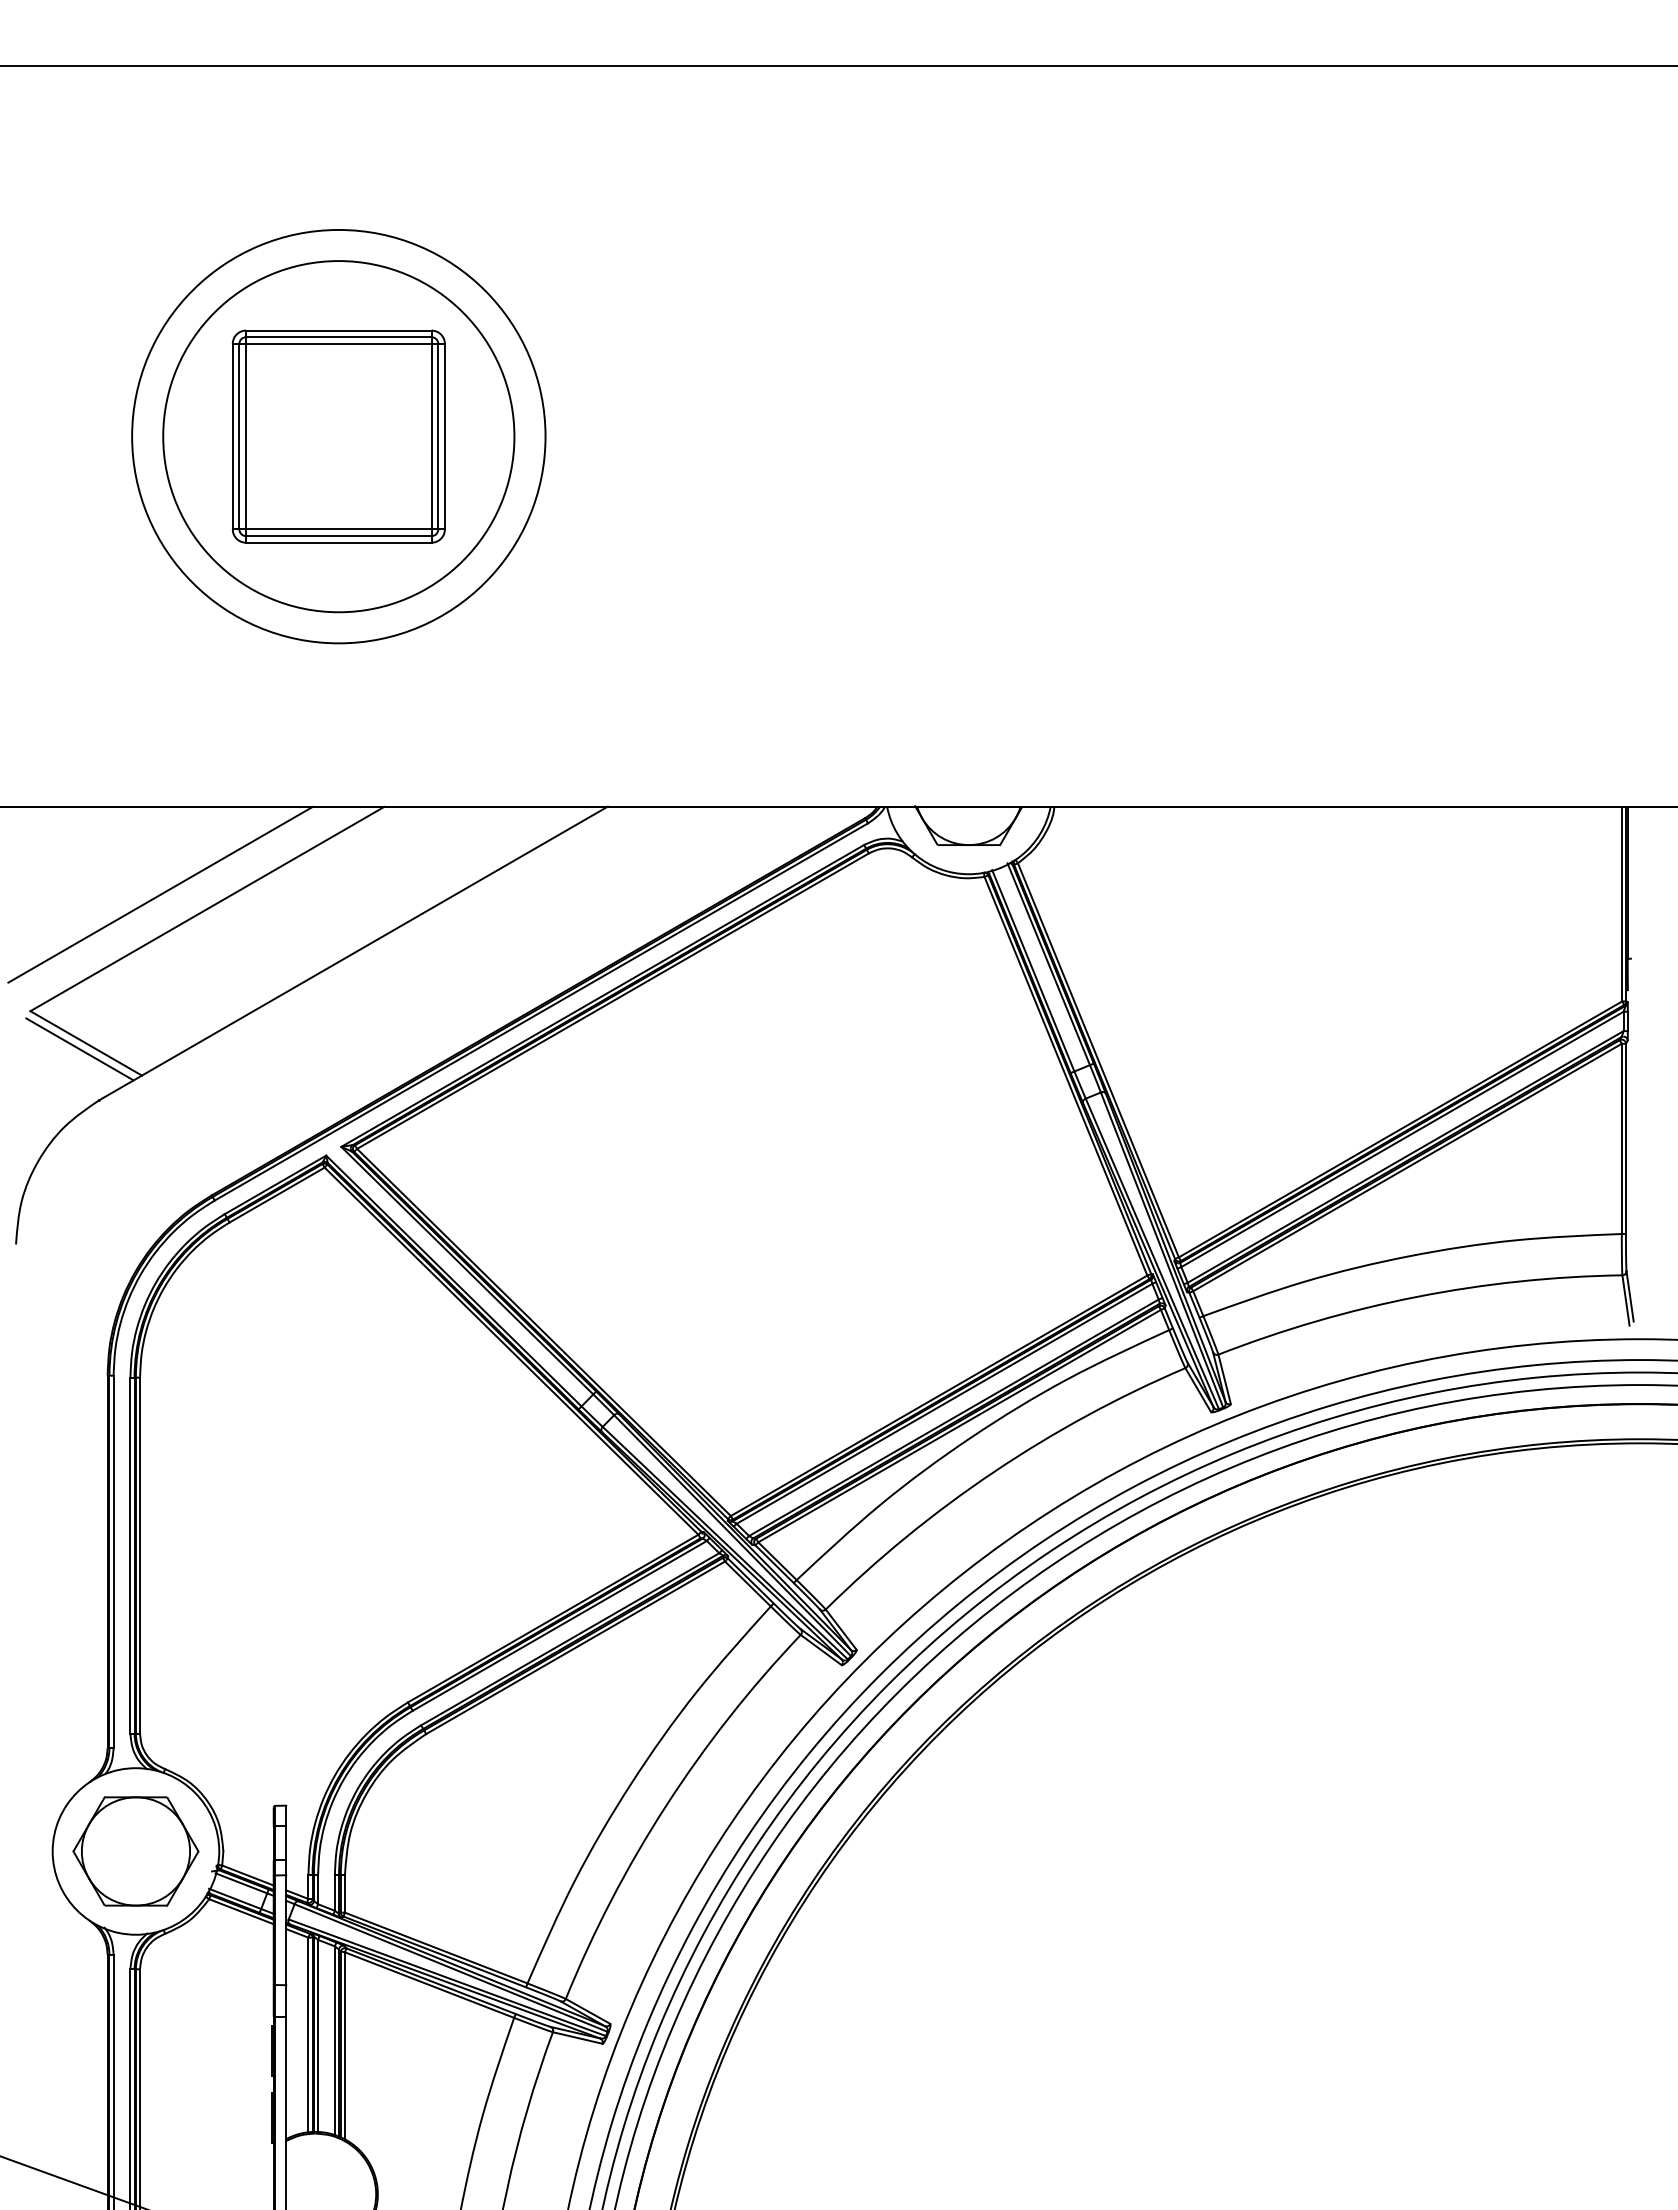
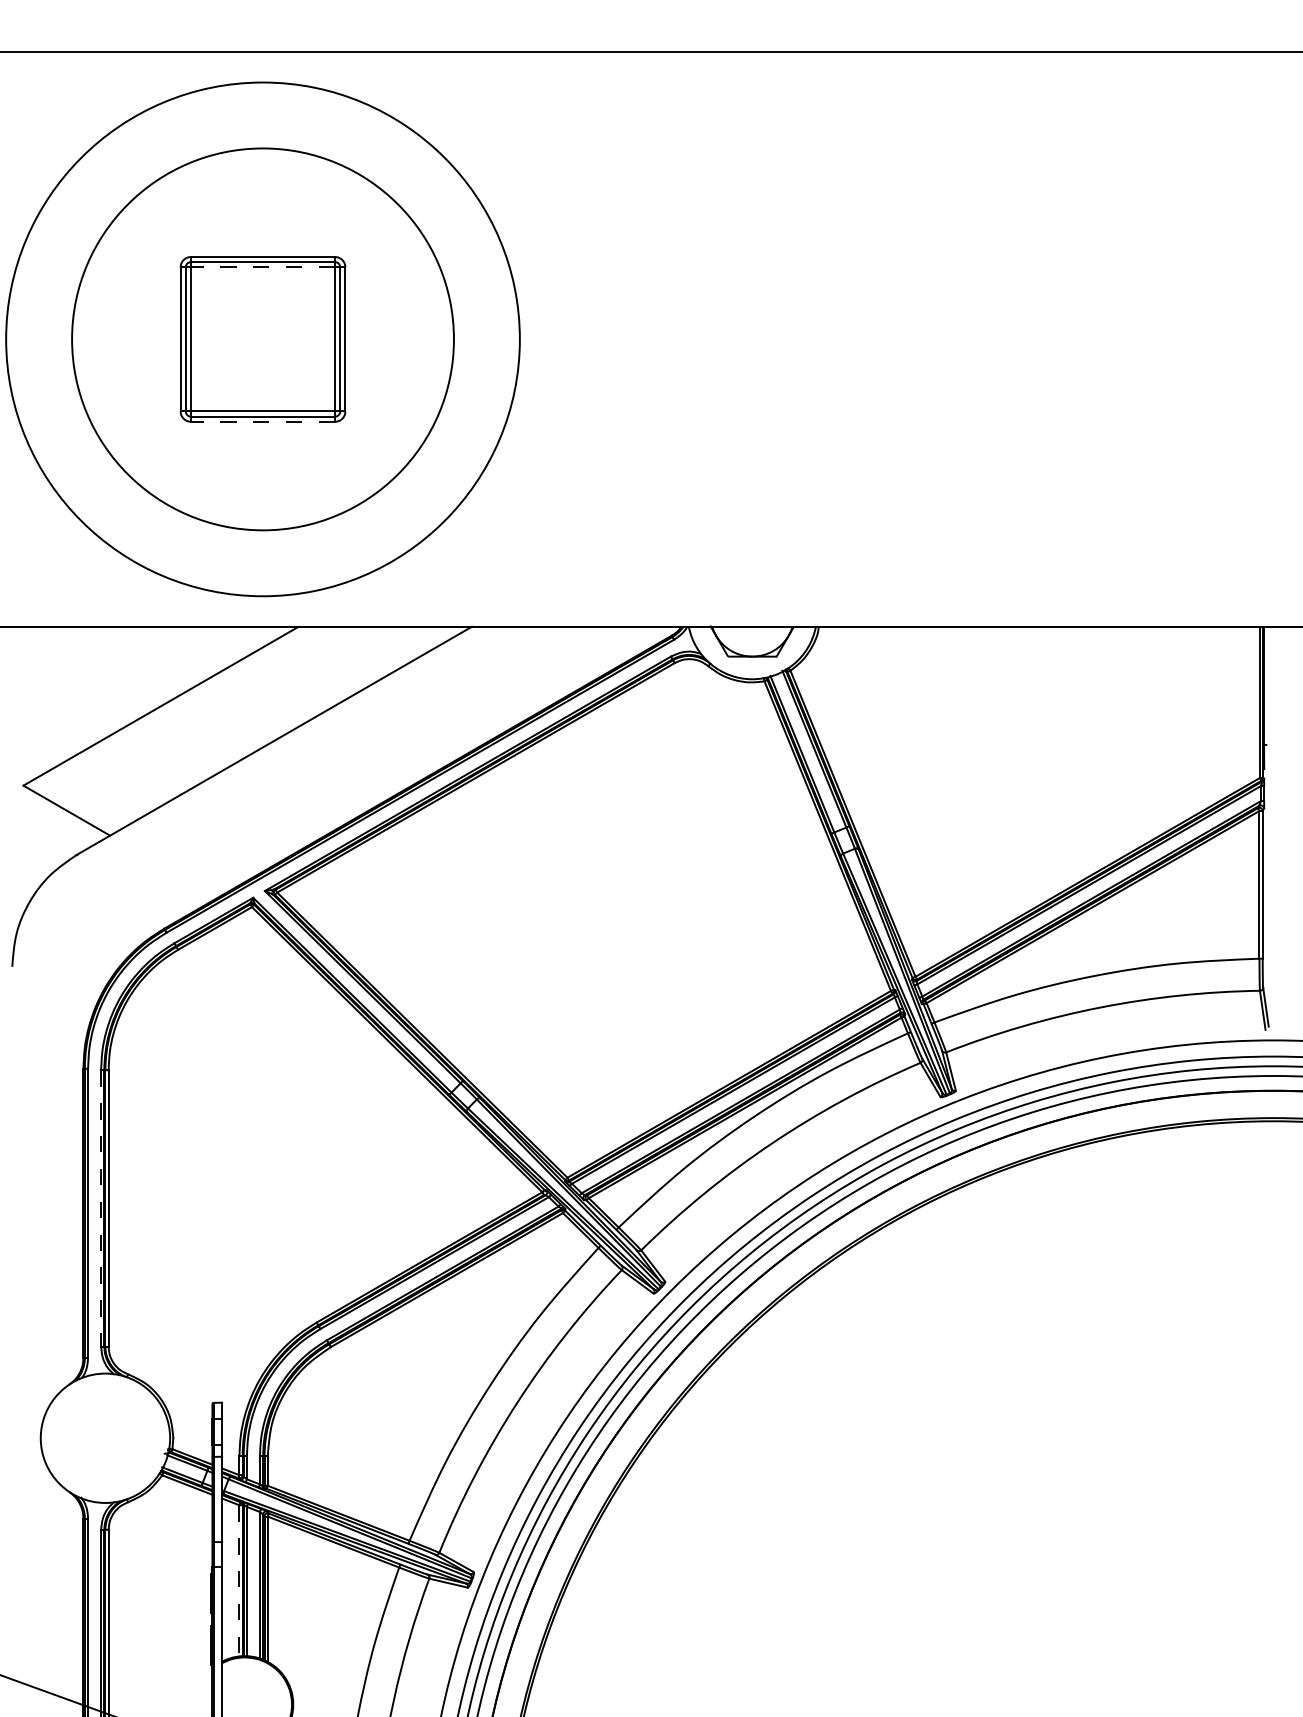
line: (338, 343) -> (262, 267), solid -> dashed
circle: (338, 436) -> (262, 339), size x1.4
circle: (338, 436) -> (262, 339), size x1.6
line: (338, 542) -> (262, 421), solid -> dashed
line: (160, 894) -> (124, 695), removed
line: (79, 1049) -> (61, 815), removed
line: (130, 1556) -> (101, 1209), solid -> dashed
part: (135, 1851) -> (105, 1438), removed
line: (308, 2035) -> (239, 1581), solid -> dashed

